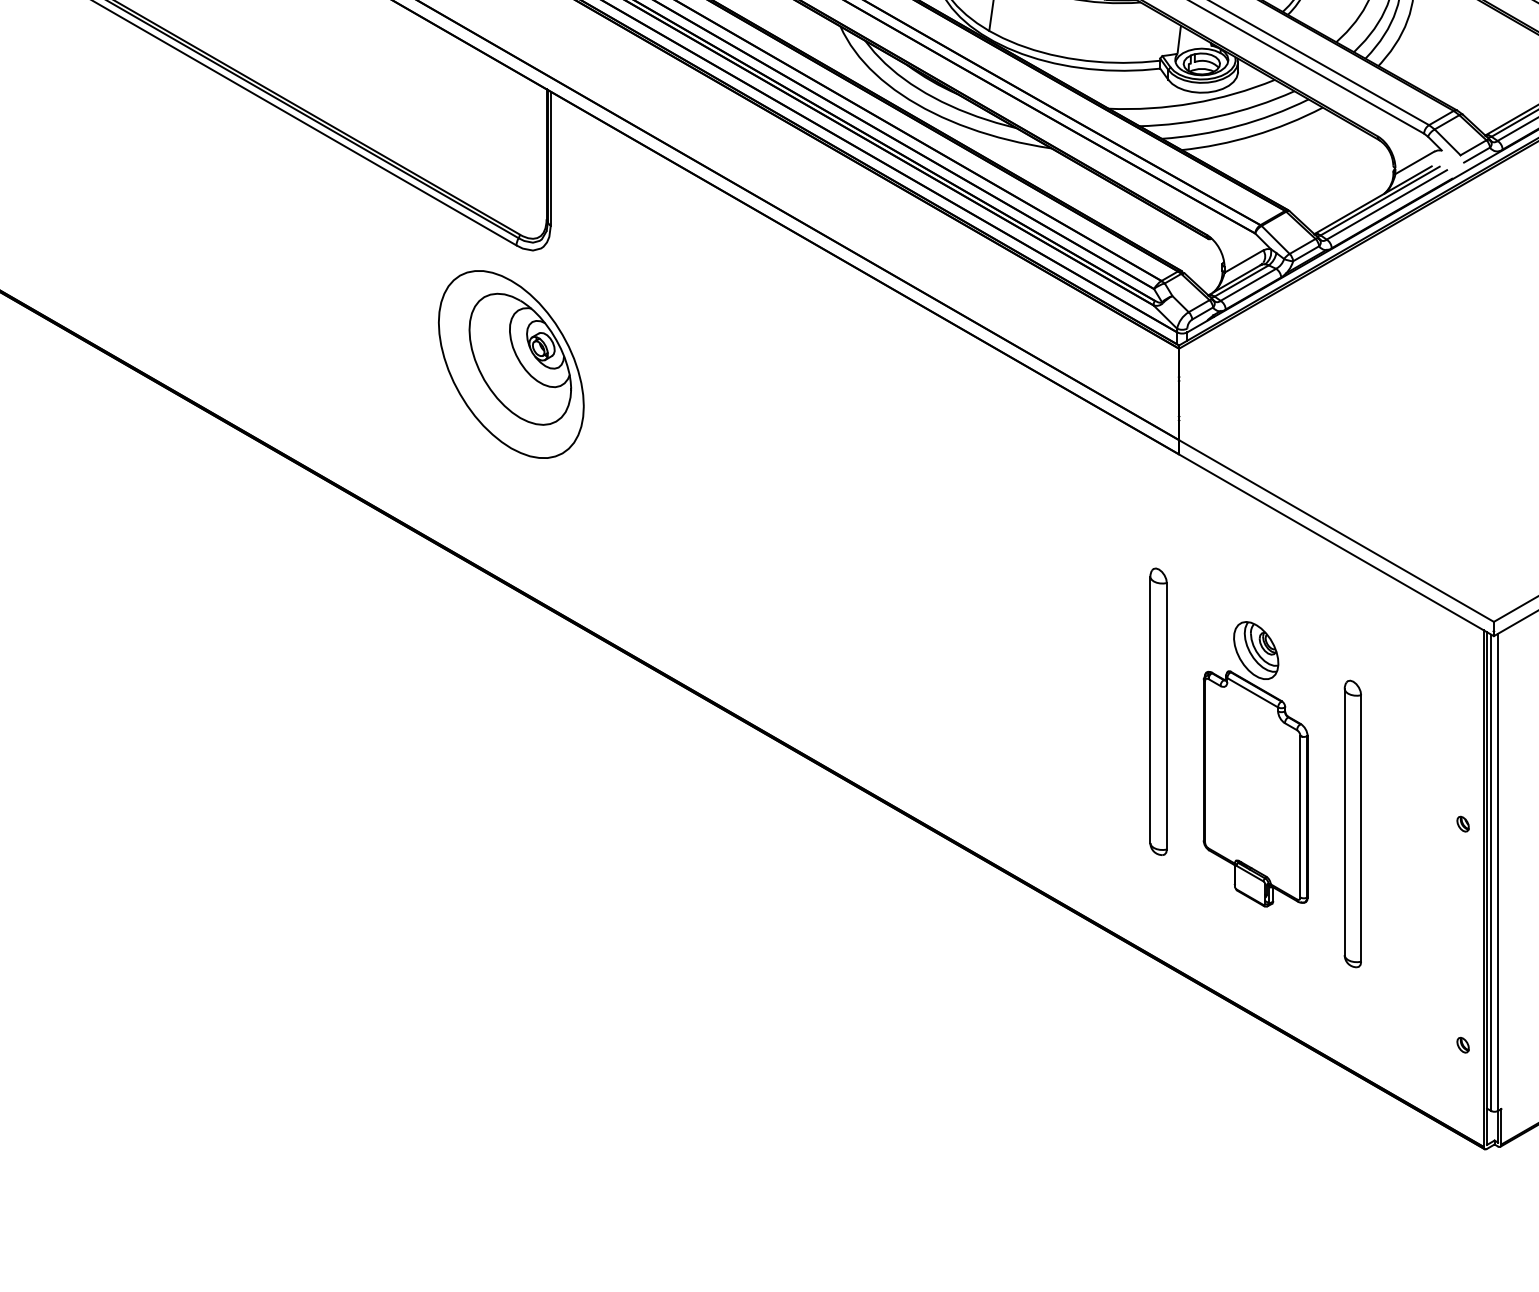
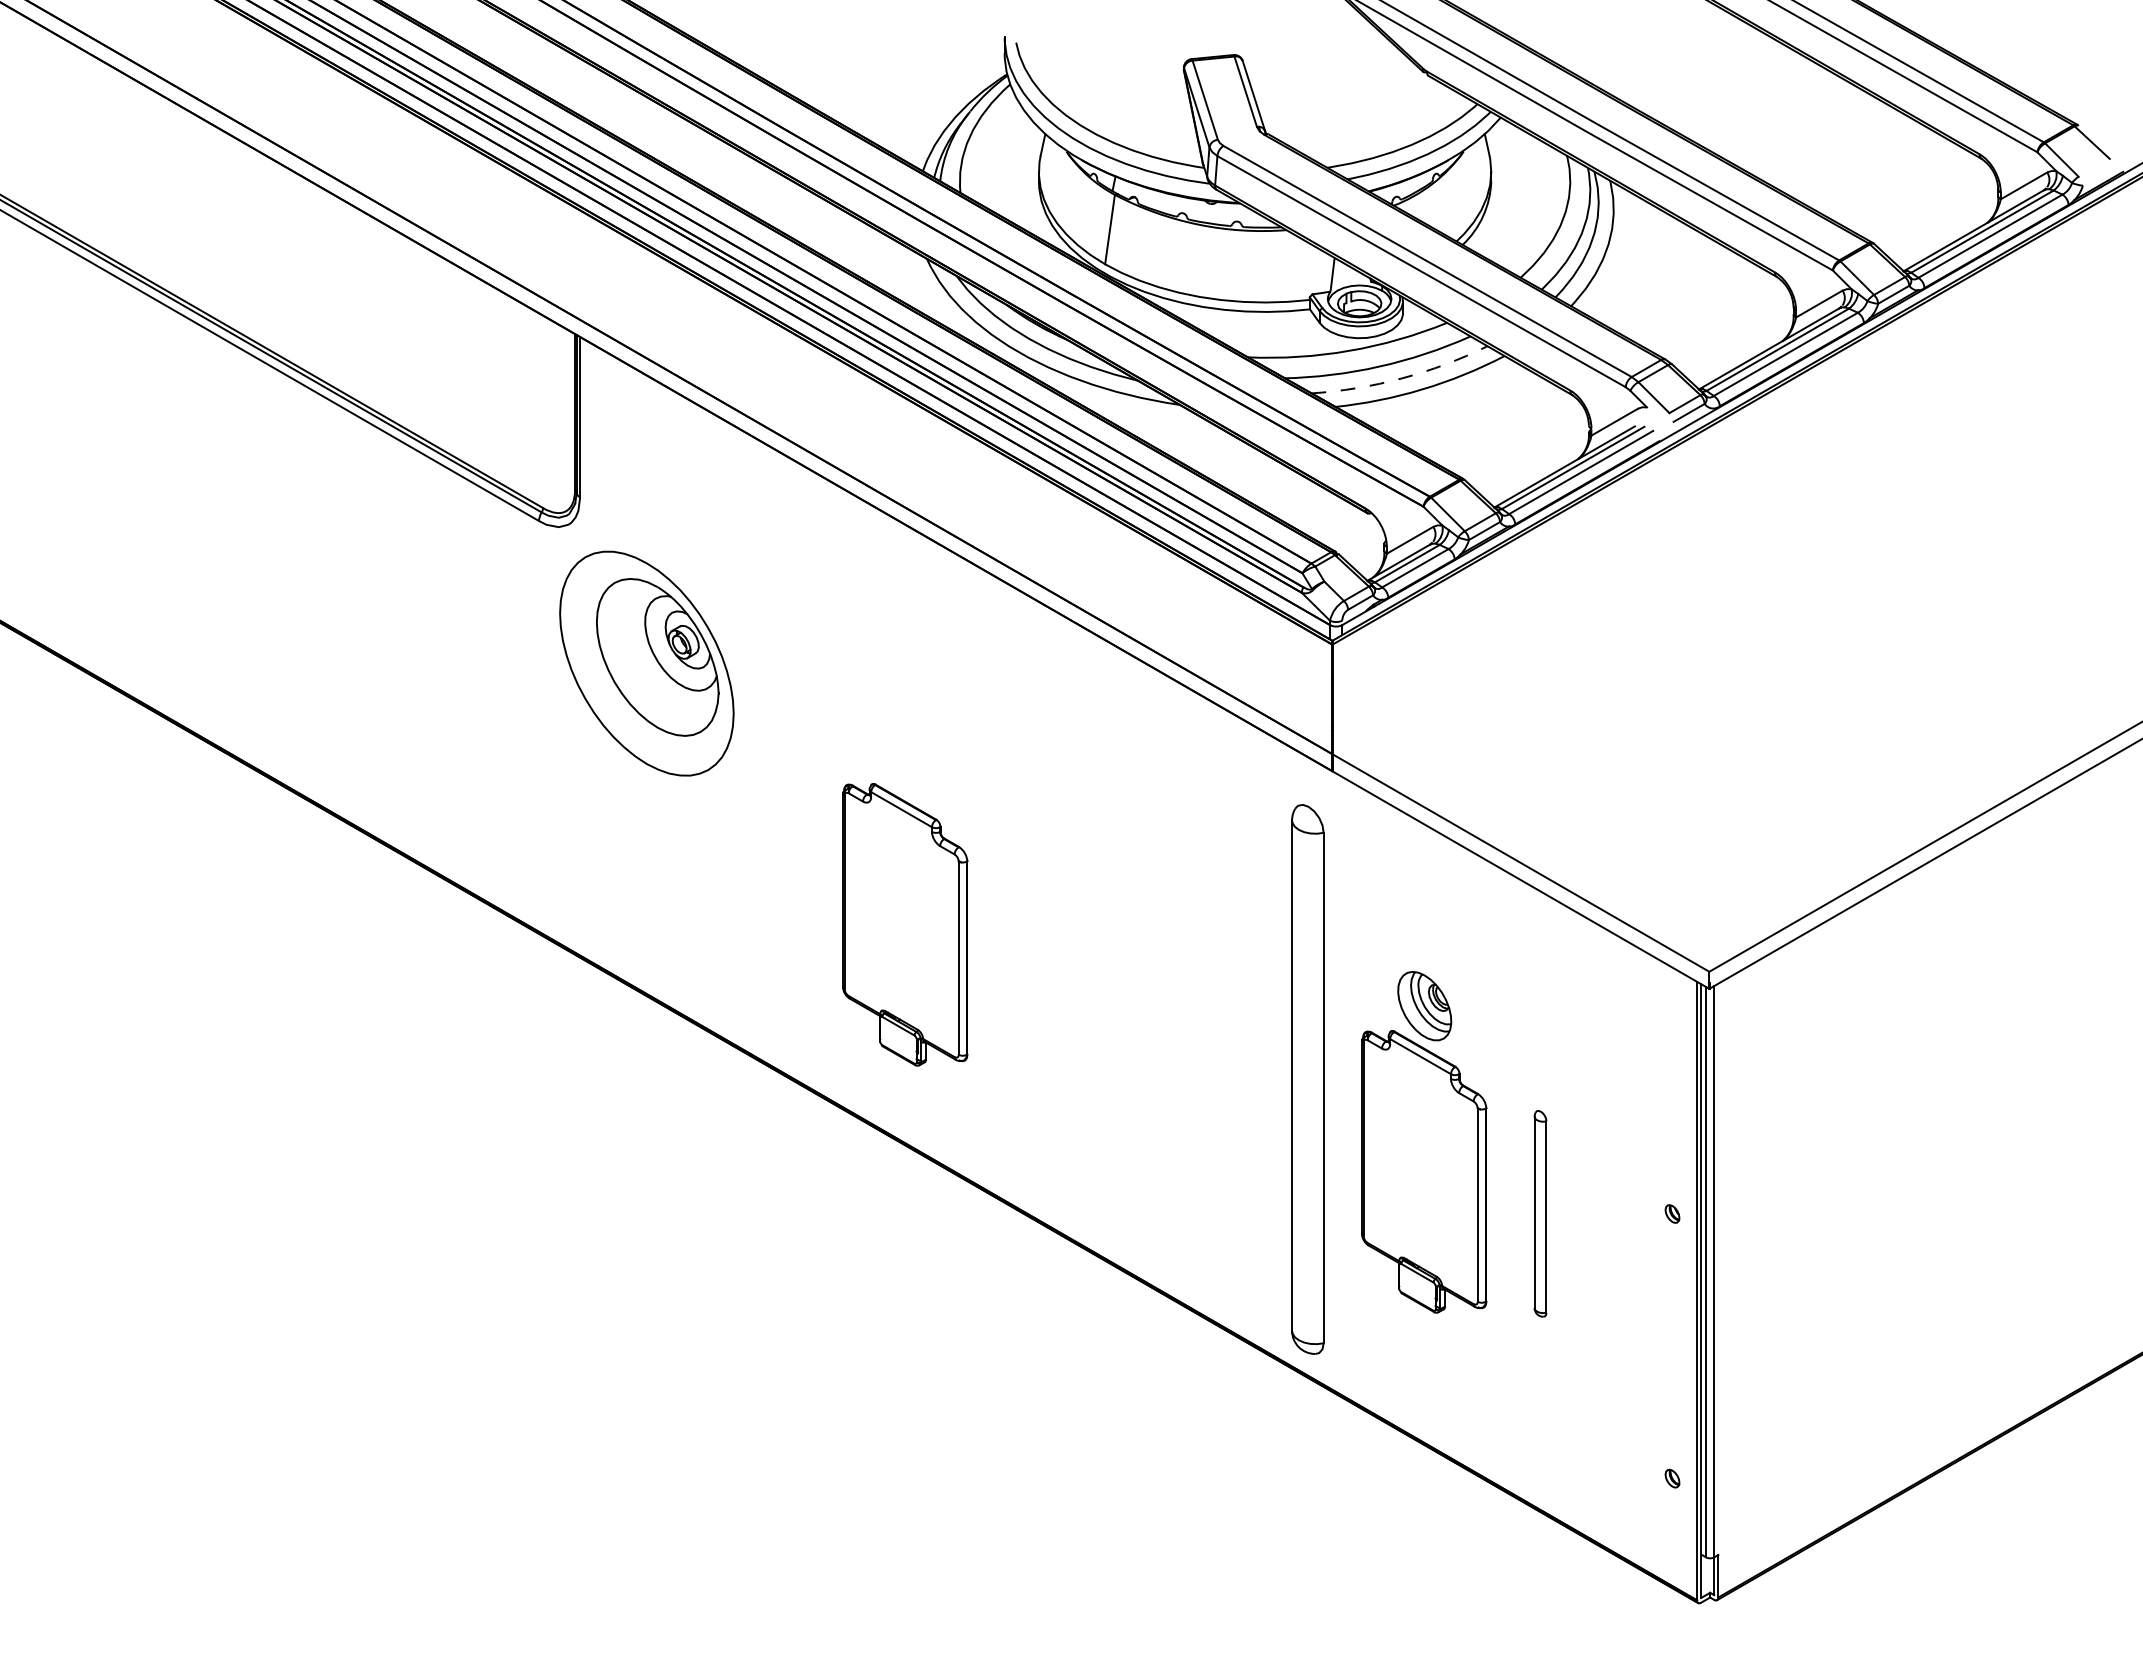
arc: (1236, 126) -> (1401, 378), solid -> dashed
part: (511, 364) -> (646, 663), moved
part: (822, 582) -> (905, 924), added
part: (1158, 711) -> (1307, 1079), size x1.6
part: (1352, 823) -> (1540, 1213), size x0.6

